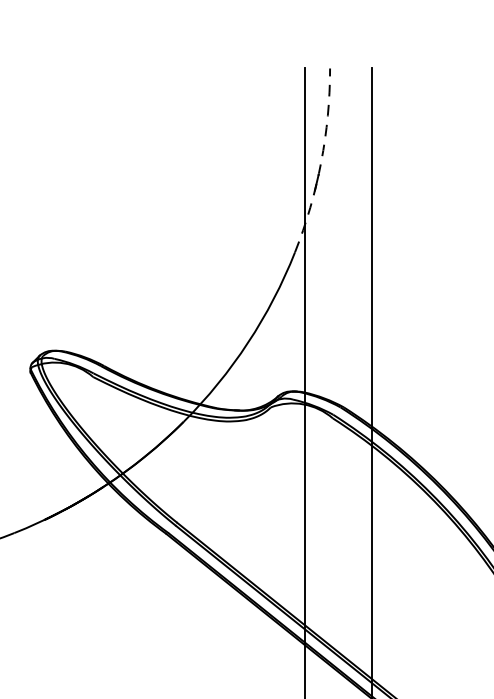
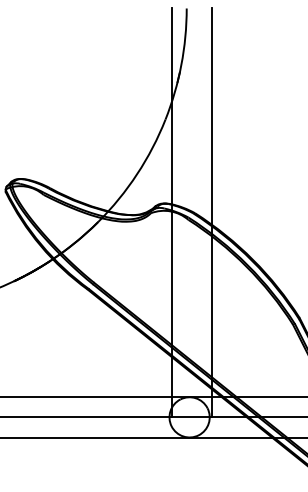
arc: (321, 162) -> (181, 65), dashed -> solid

